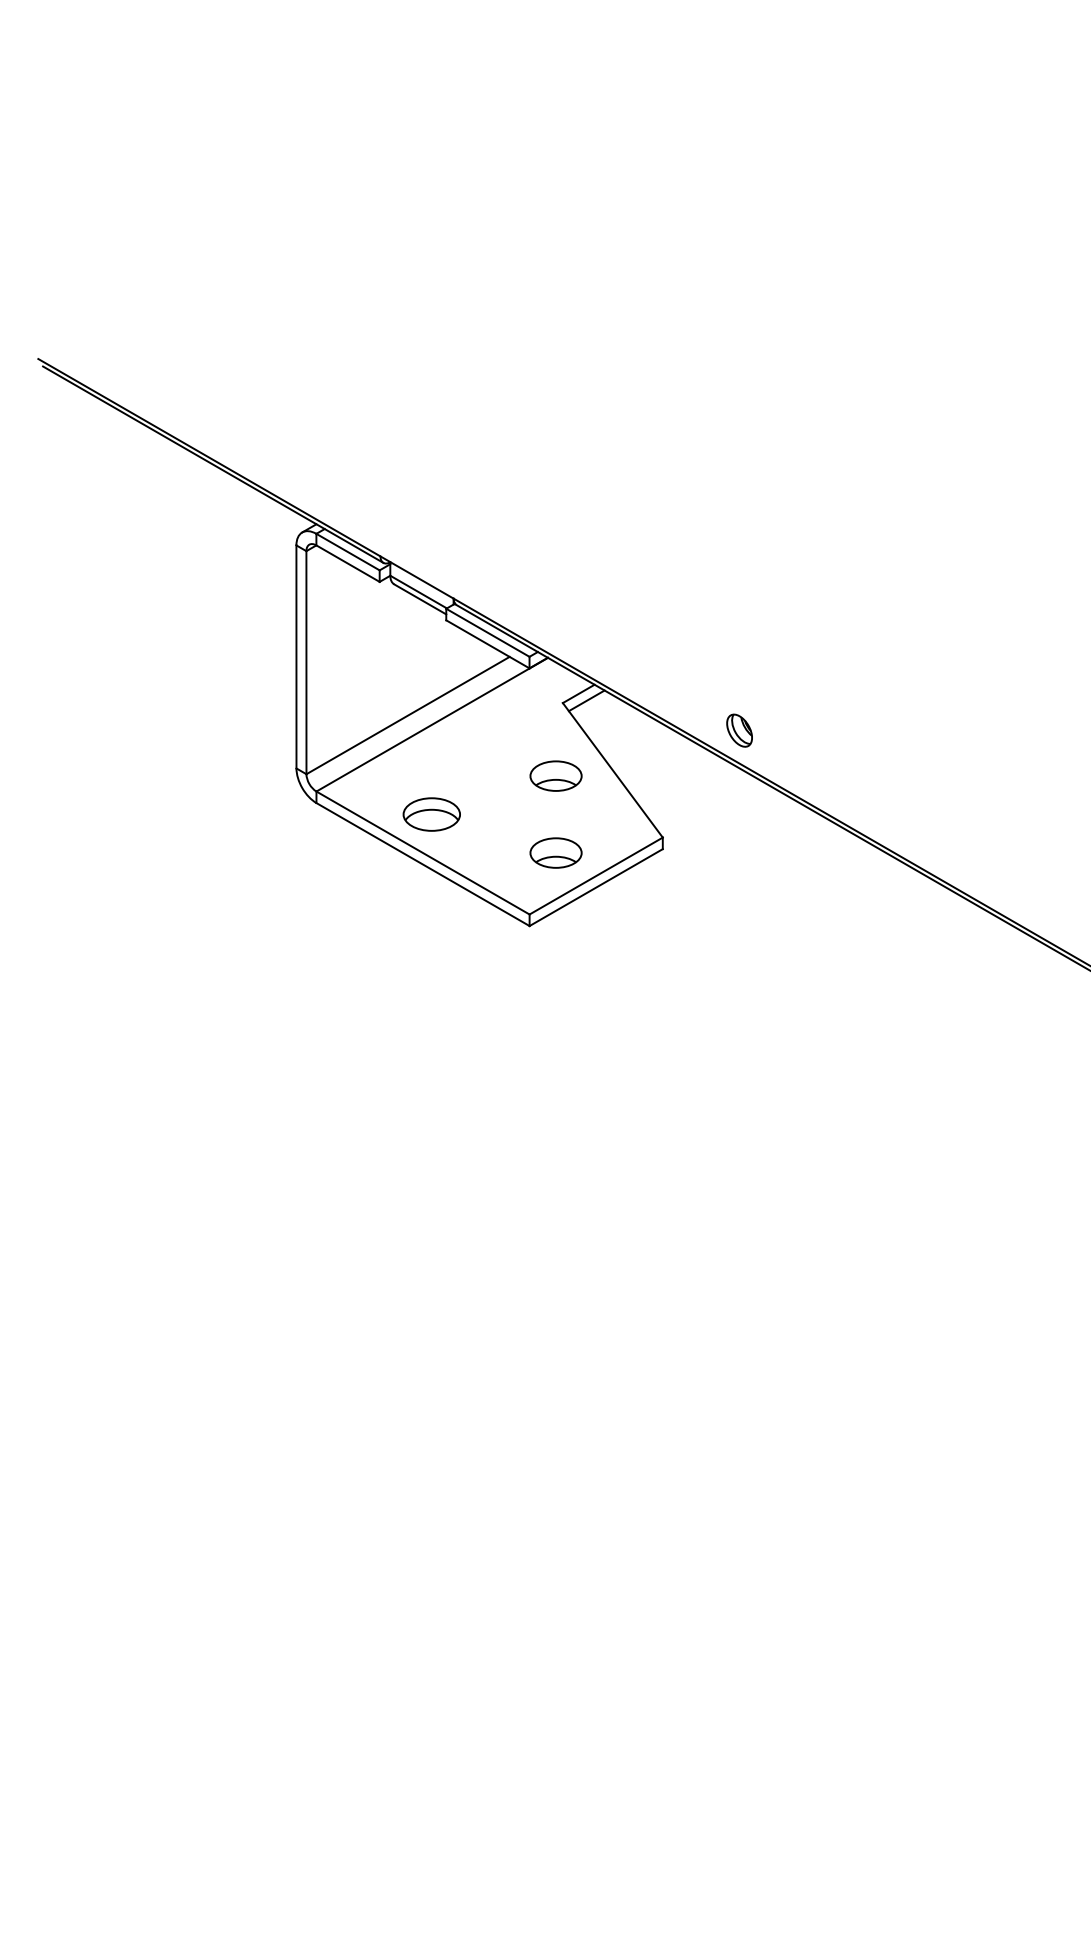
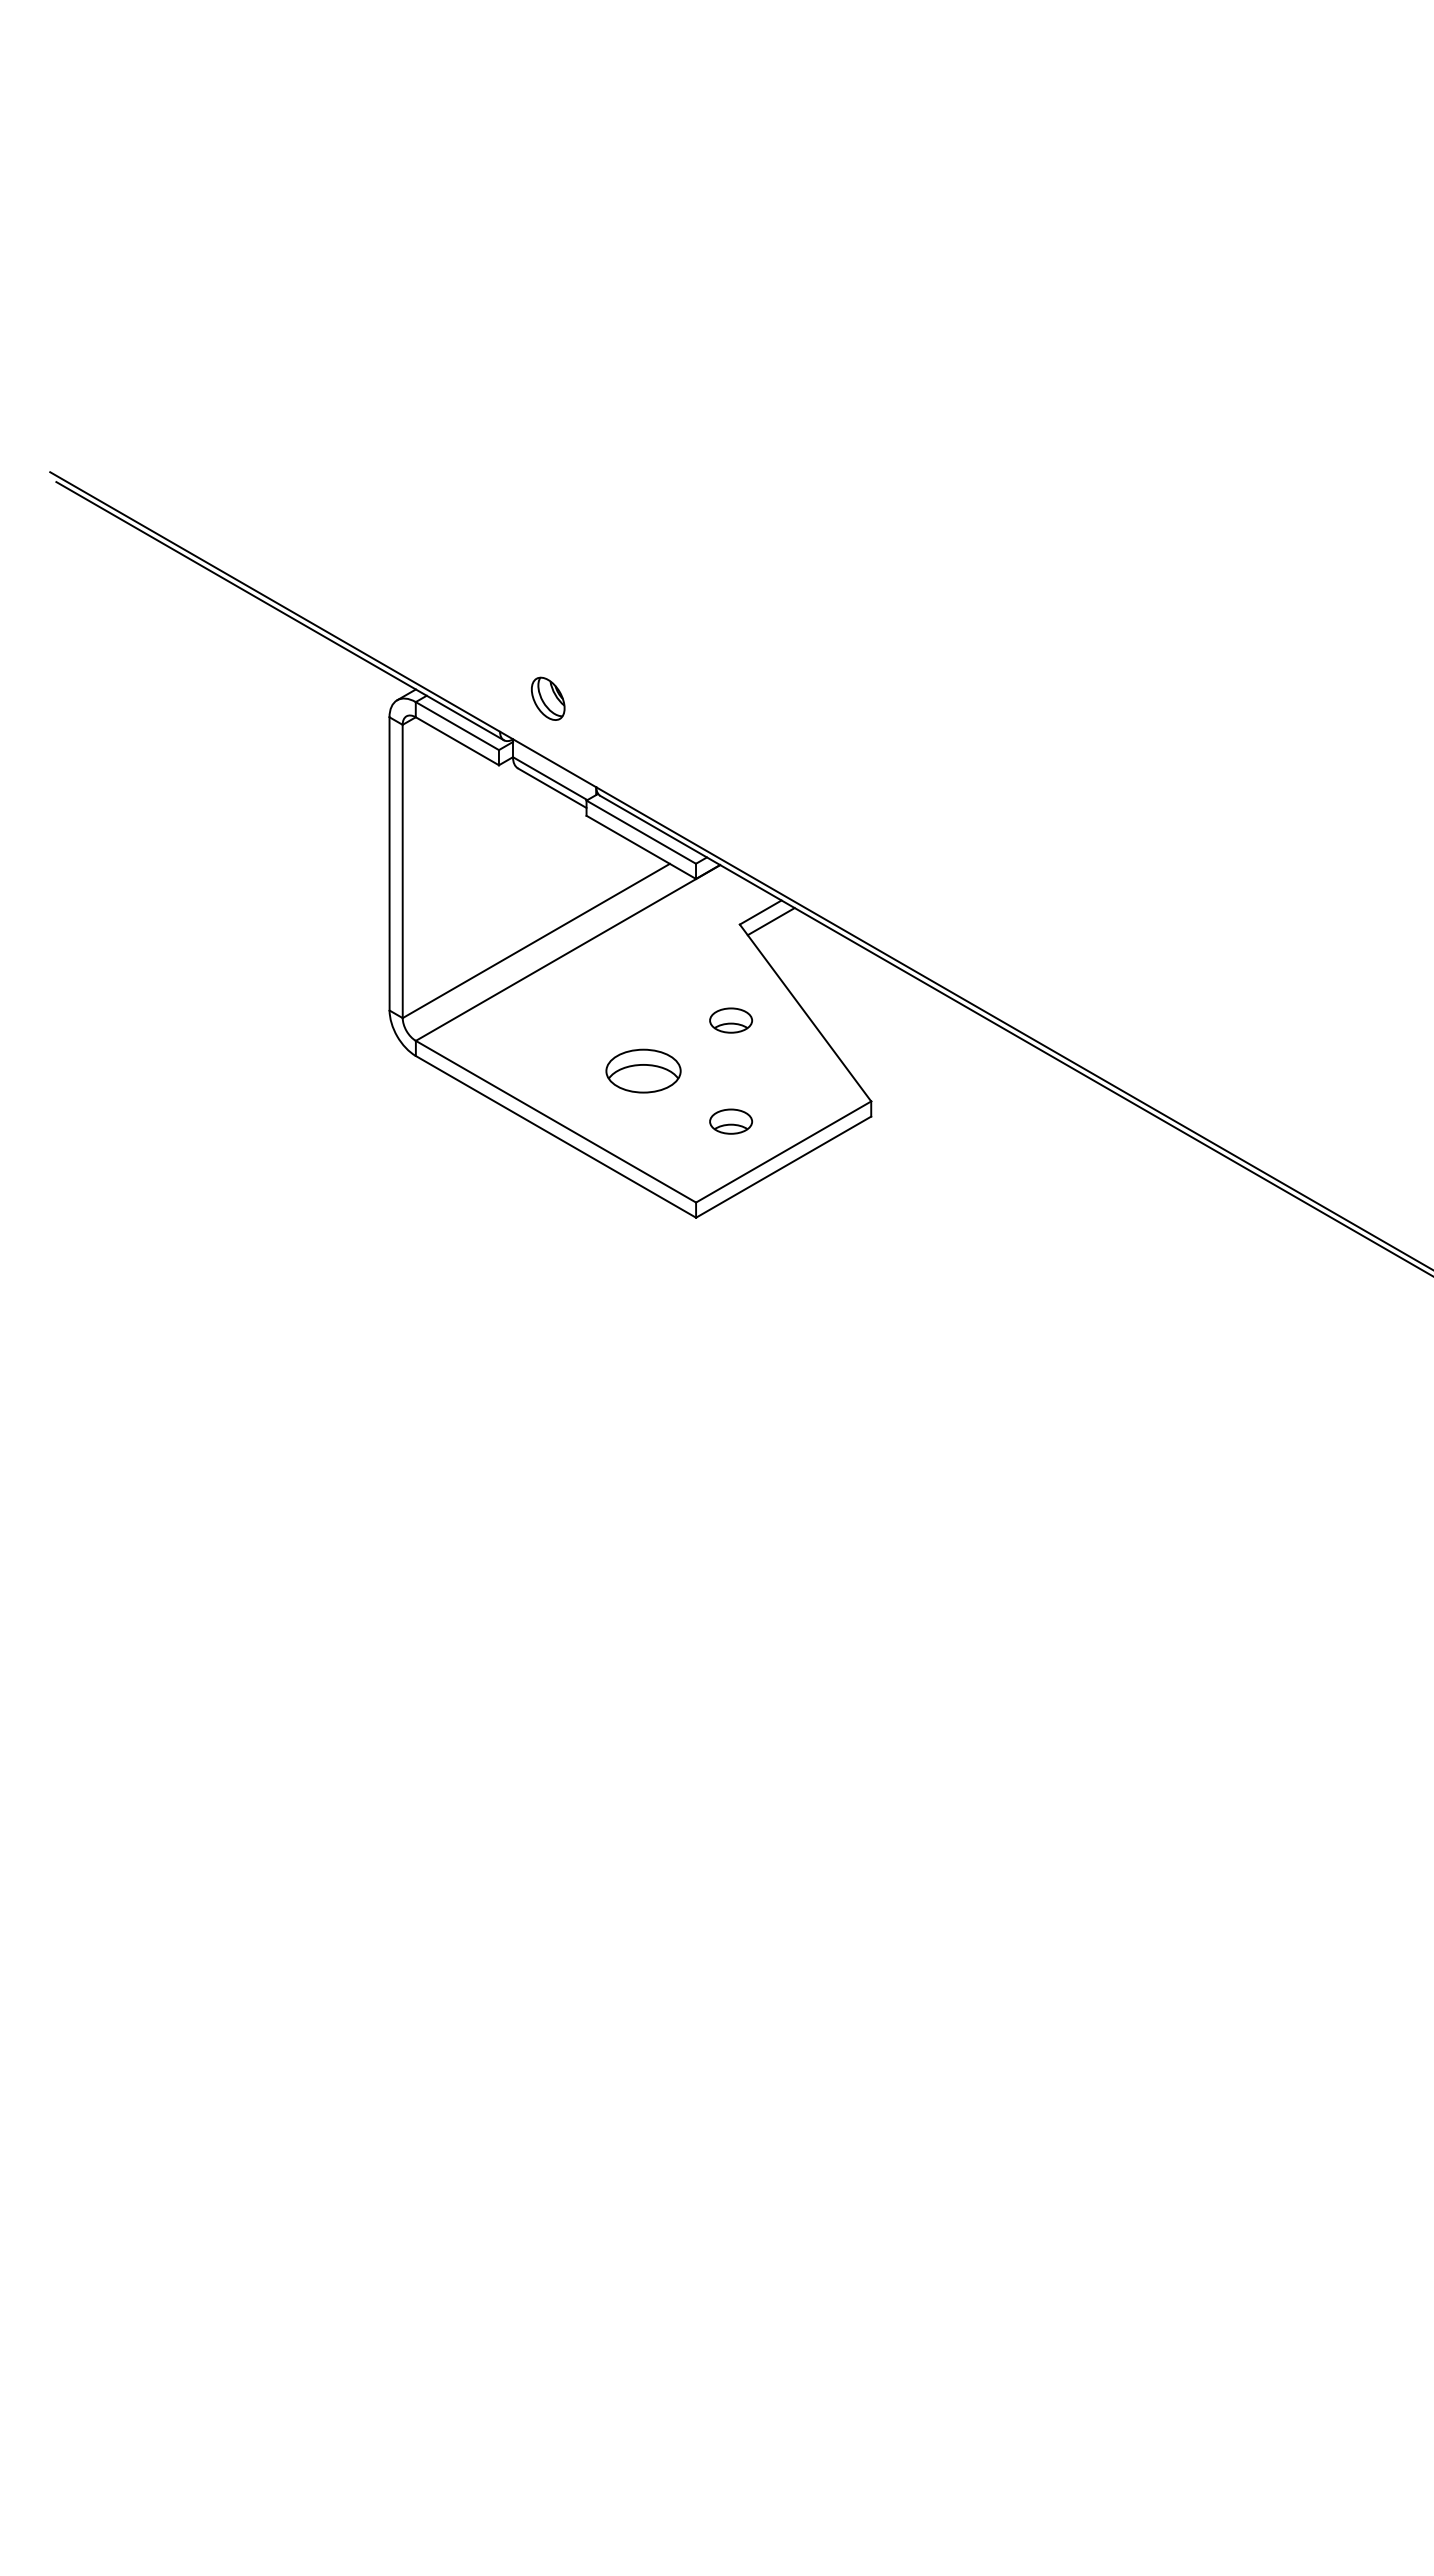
part: (739, 730) -> (548, 698), moved
part: (556, 776) -> (731, 1020), size x0.62
part: (431, 814) -> (643, 1070), moved
part: (556, 852) -> (731, 1121), size x0.62

